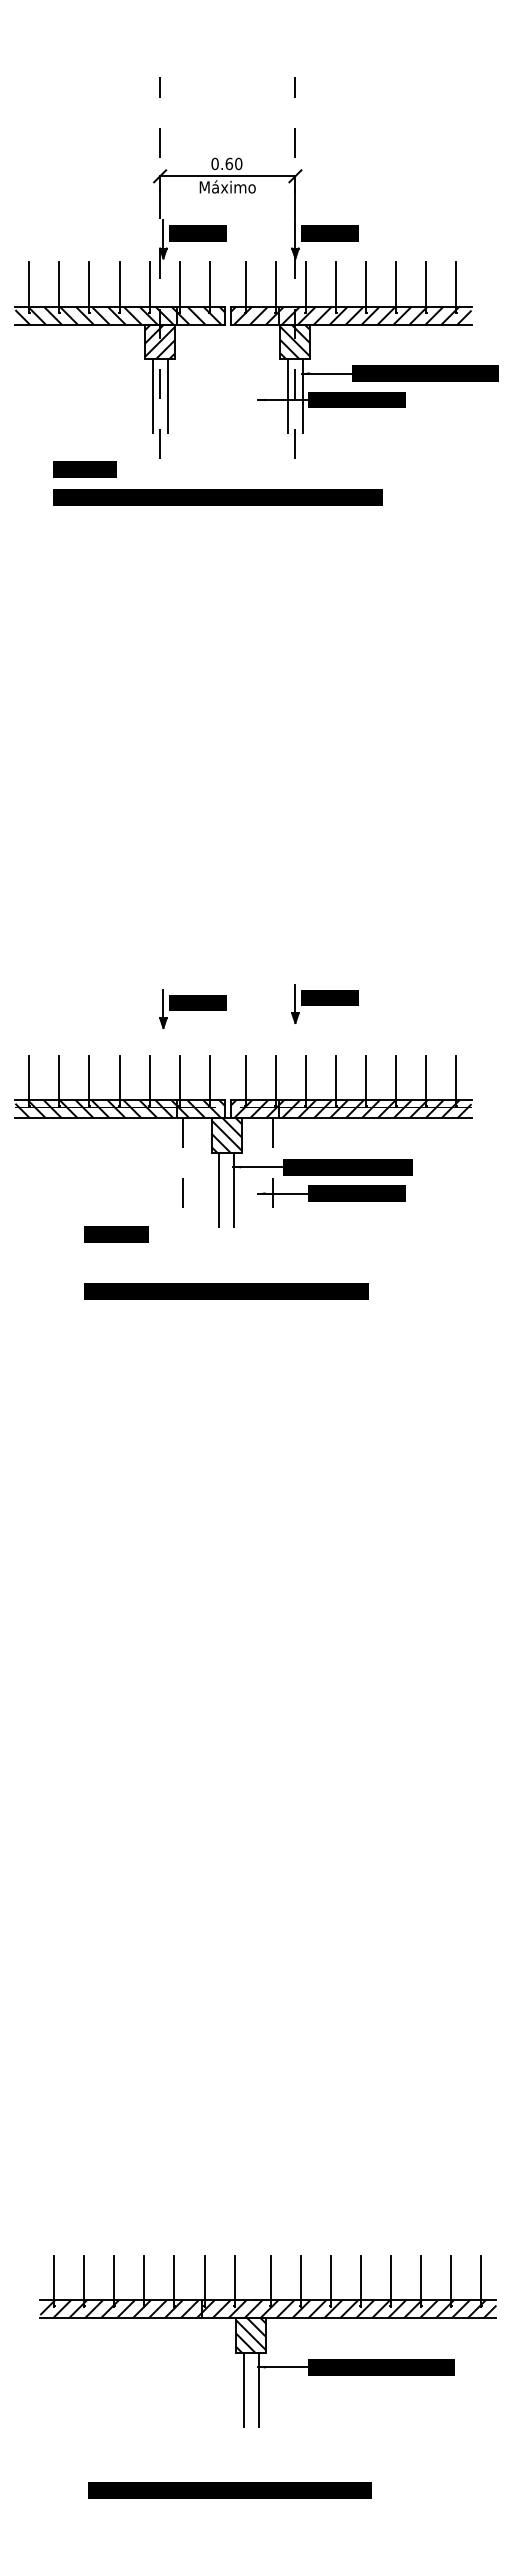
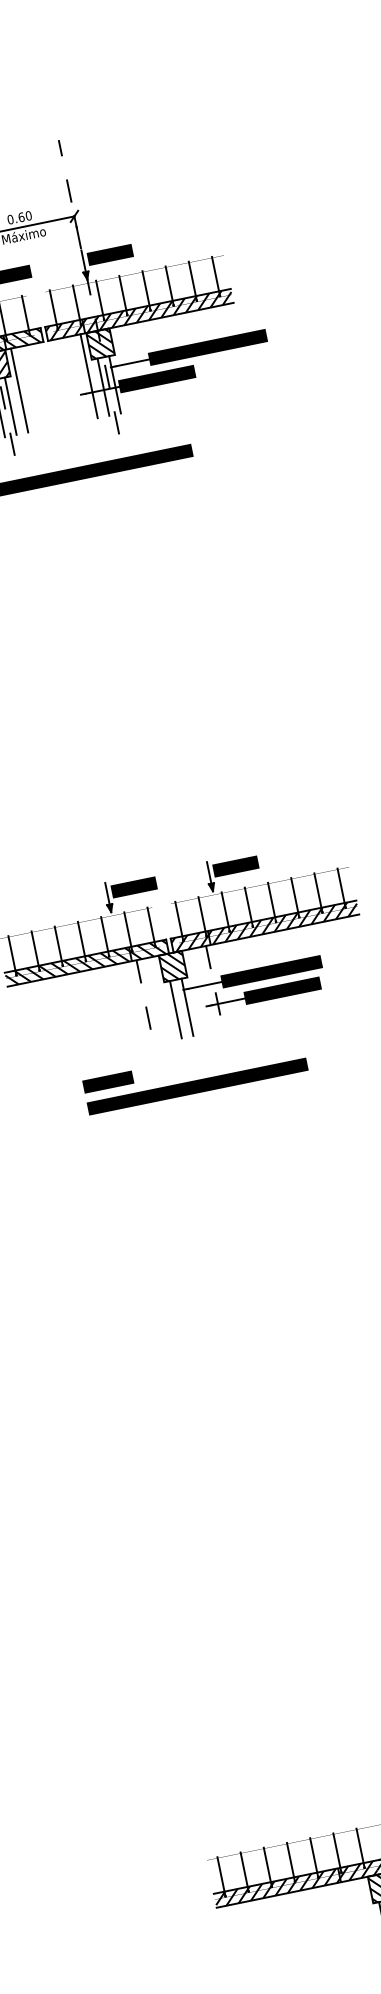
text: (501, 373) -> (264, 335), SOPANDA SECUNDARIA -> SOPANDAS PRINCIPALES
line: (182, 378) -> (19, 390), added
line: (272, 378) -> (88, 375), added
part: (324, 1003) -> (232, 871), moved
part: (192, 1008) -> (130, 892), moved
text: (116, 1234) -> (108, 1081), moved

